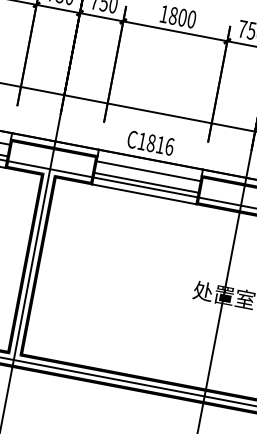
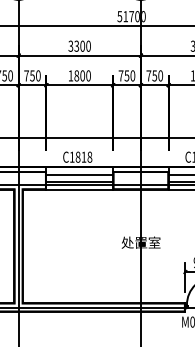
text: (169, 145) -> (89, 156), C1816 -> C1818

